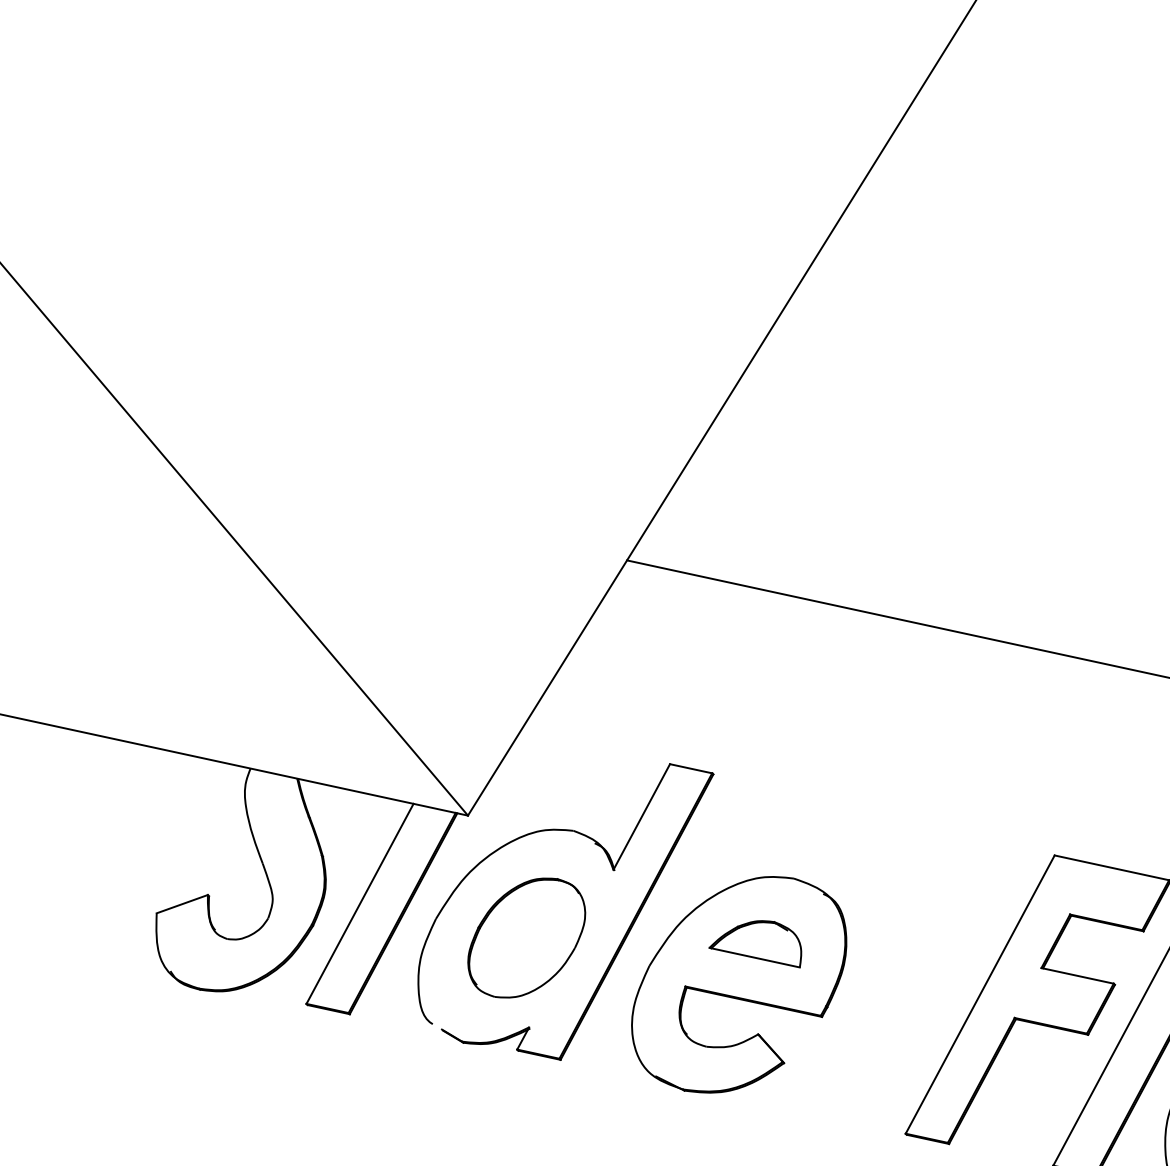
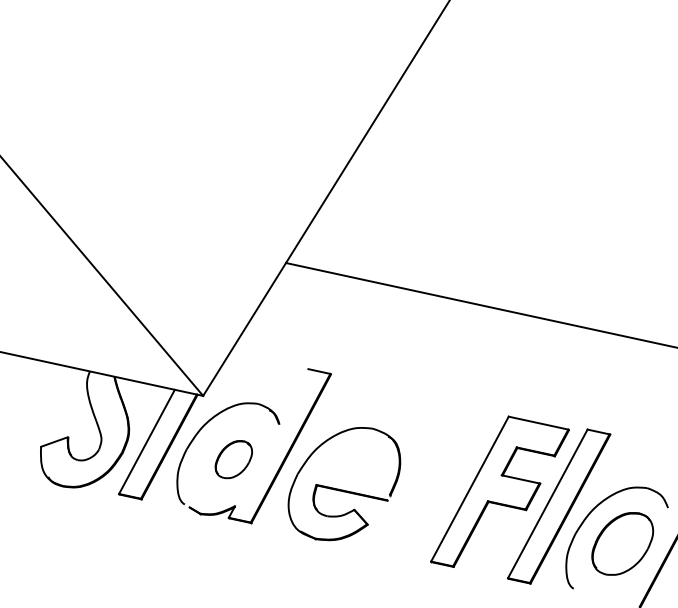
line: (641, 816) -> (293, 396), removed
part: (526, 937) -> (233, 459), size x0.6
part: (754, 943) -> (352, 462), removed

